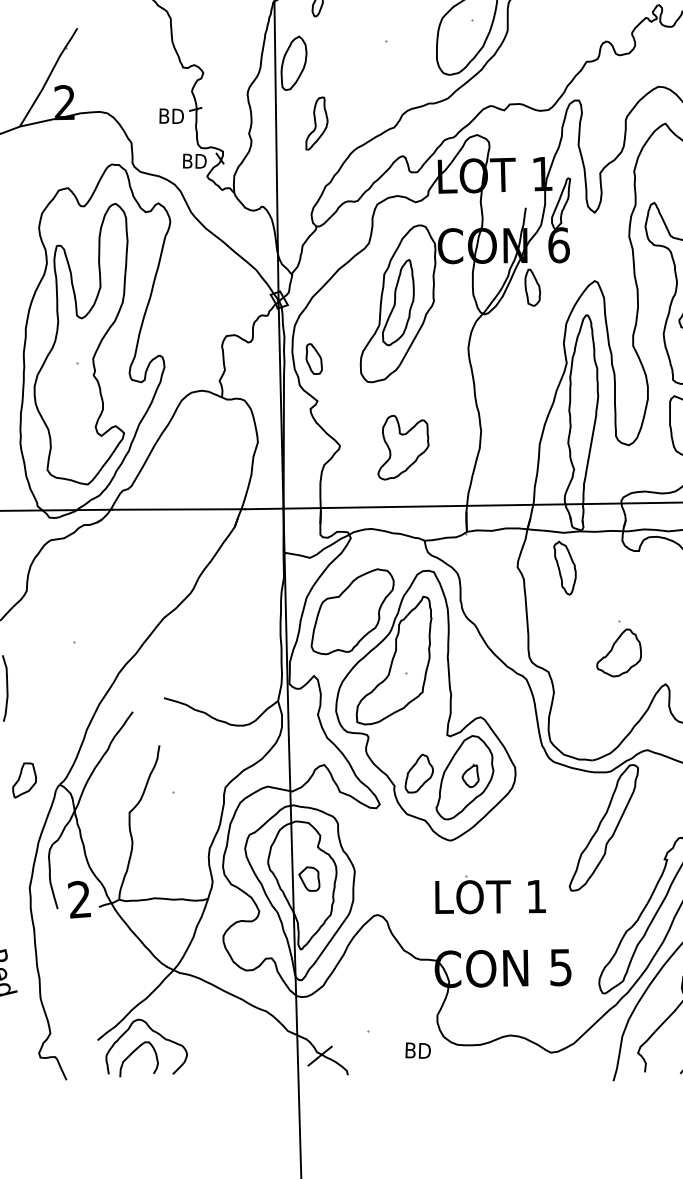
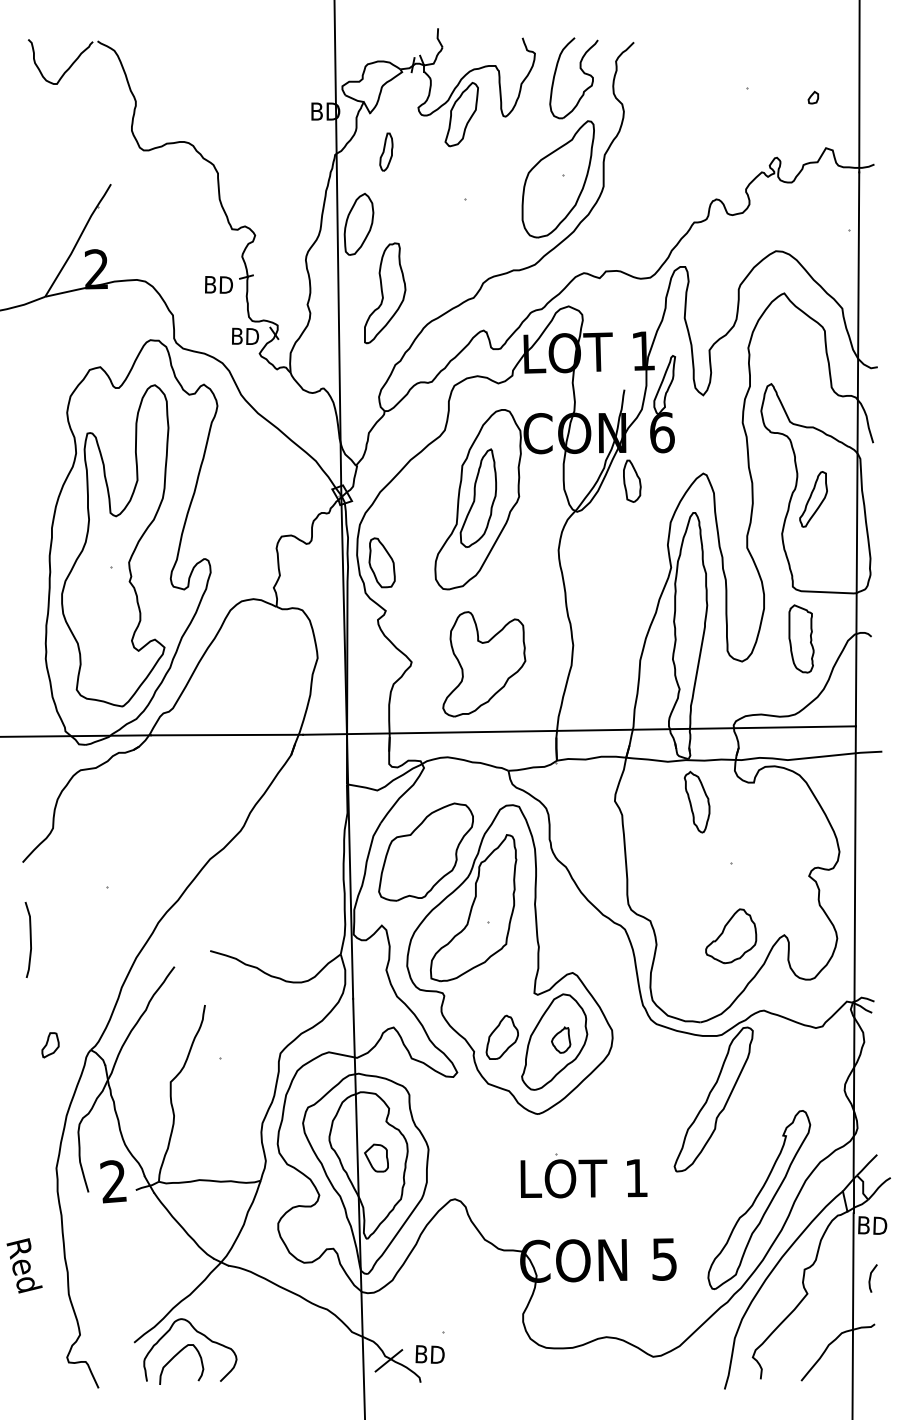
part: (317, 123) -> (385, 293), size x1.67
part: (313, 358) -> (381, 562), size x1.43
part: (403, 447) -> (484, 664), size x1.43
part: (564, 567) -> (696, 801), moved
part: (619, 653) -> (731, 936), moved
part: (24, 780) -> (50, 1045), size x0.62
text: (417, 1050) -> (429, 1354), moved

